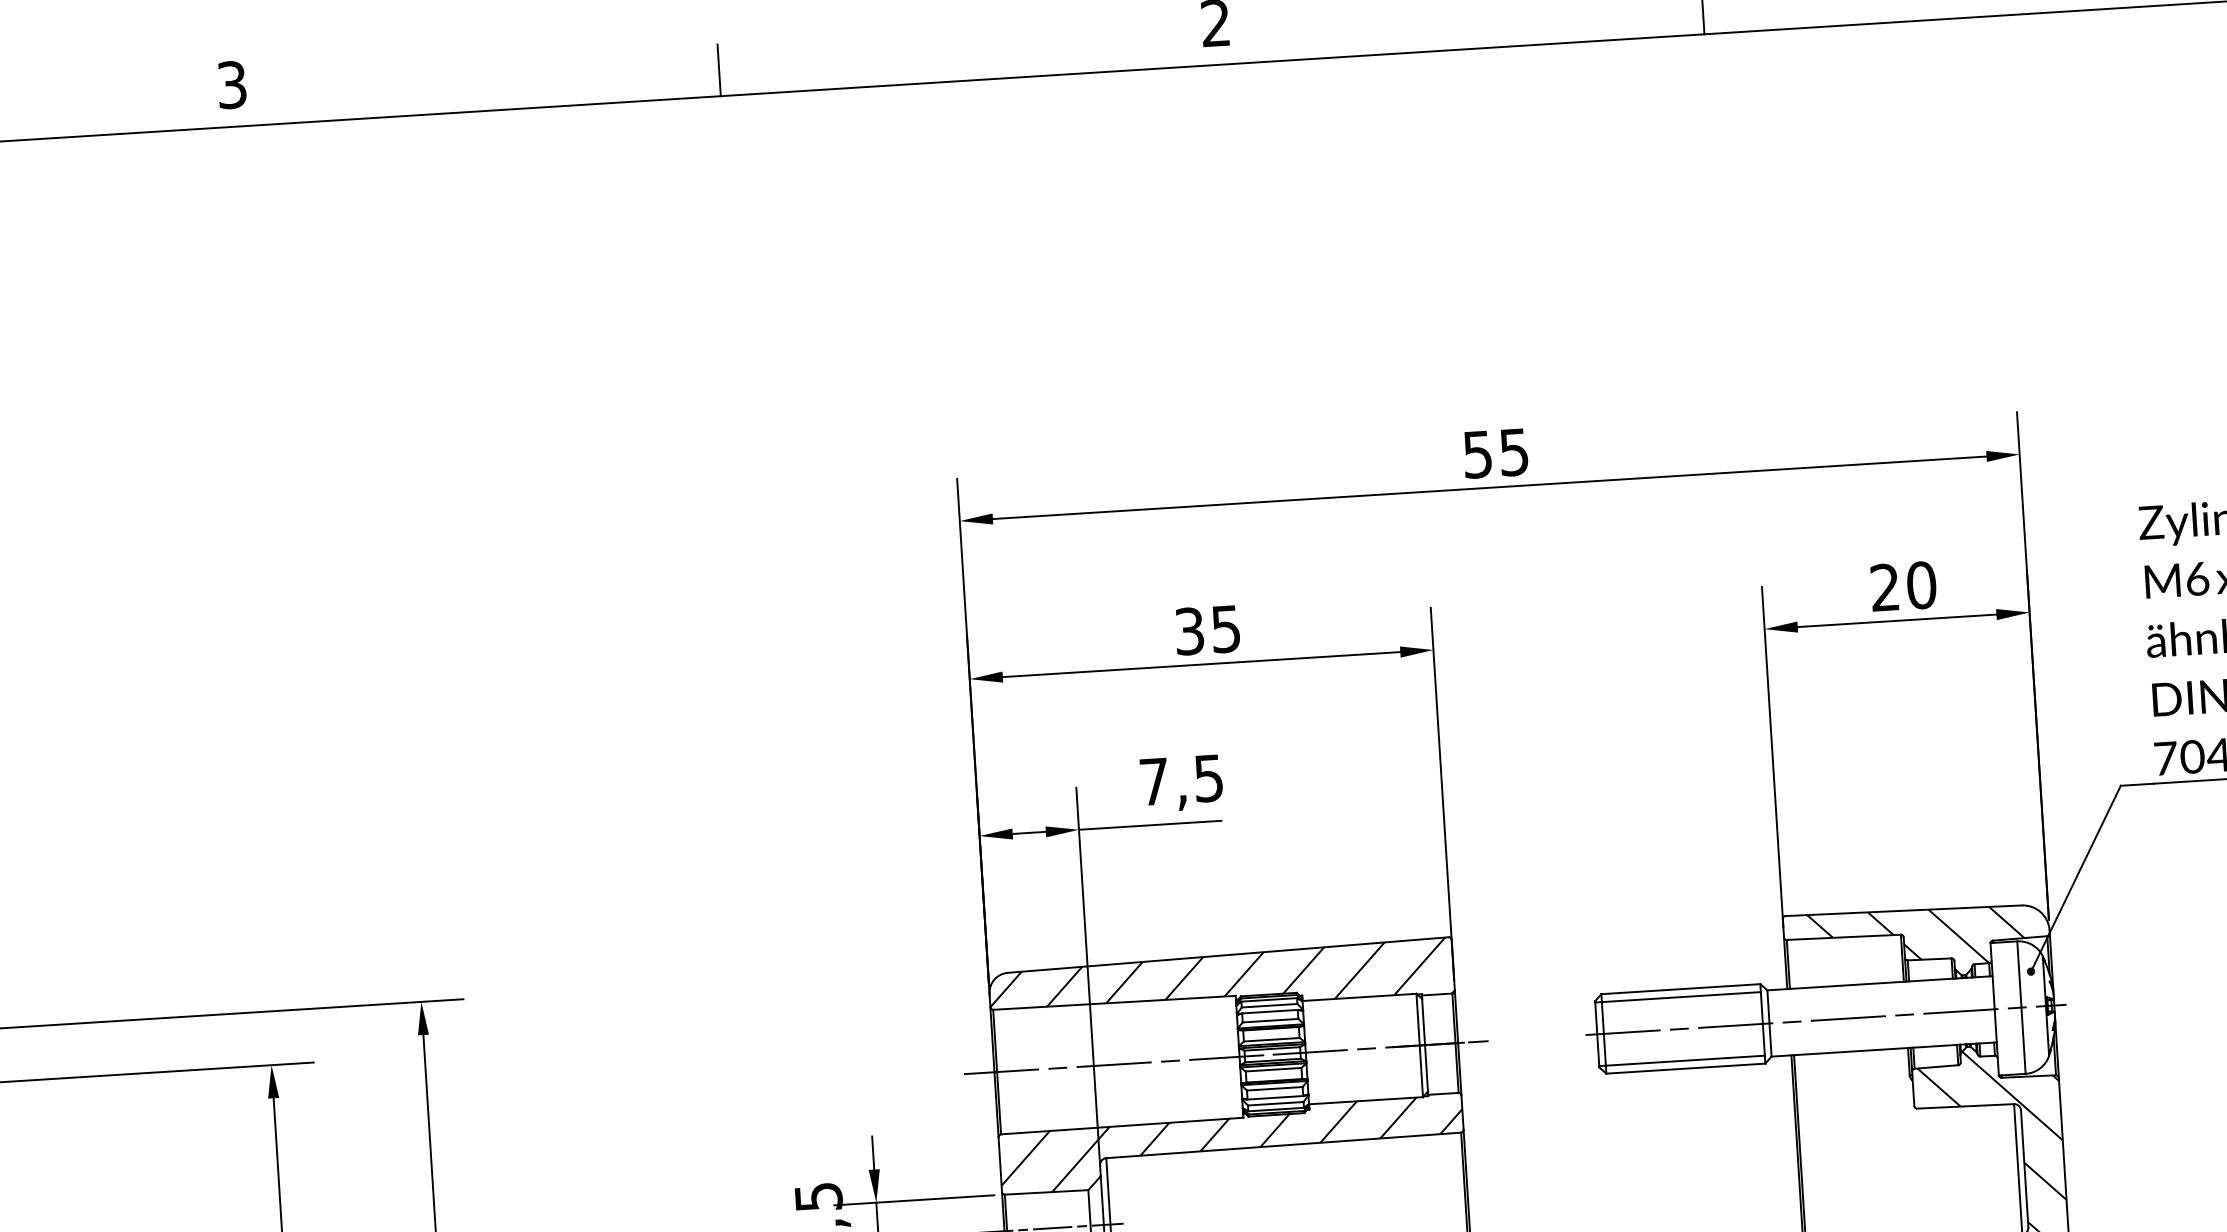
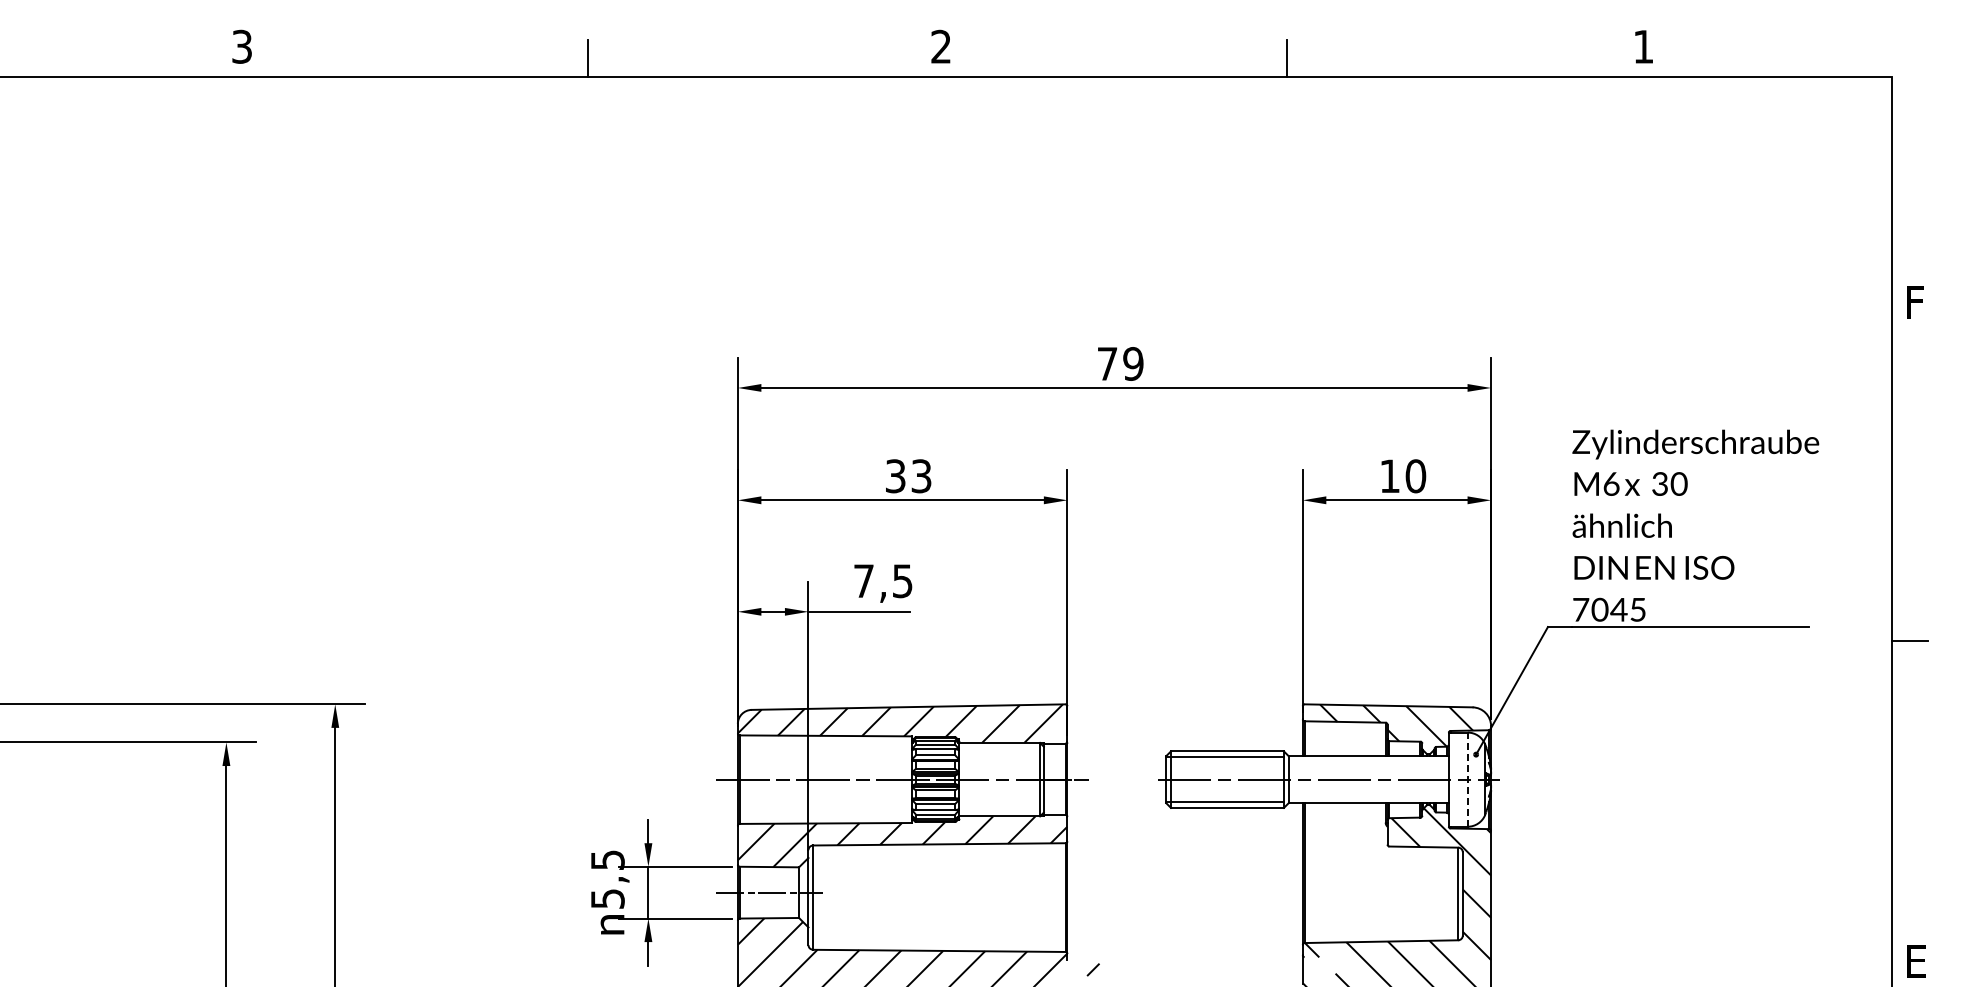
text: (1496, 452) -> (1120, 363), 55 -> 79
text: (1884, 586) -> (1389, 475), 20 -> 10
text: (1225, 628) -> (921, 475), 35 -> 33
line: (2021, 1007) -> (1467, 779), solid -> dashed

